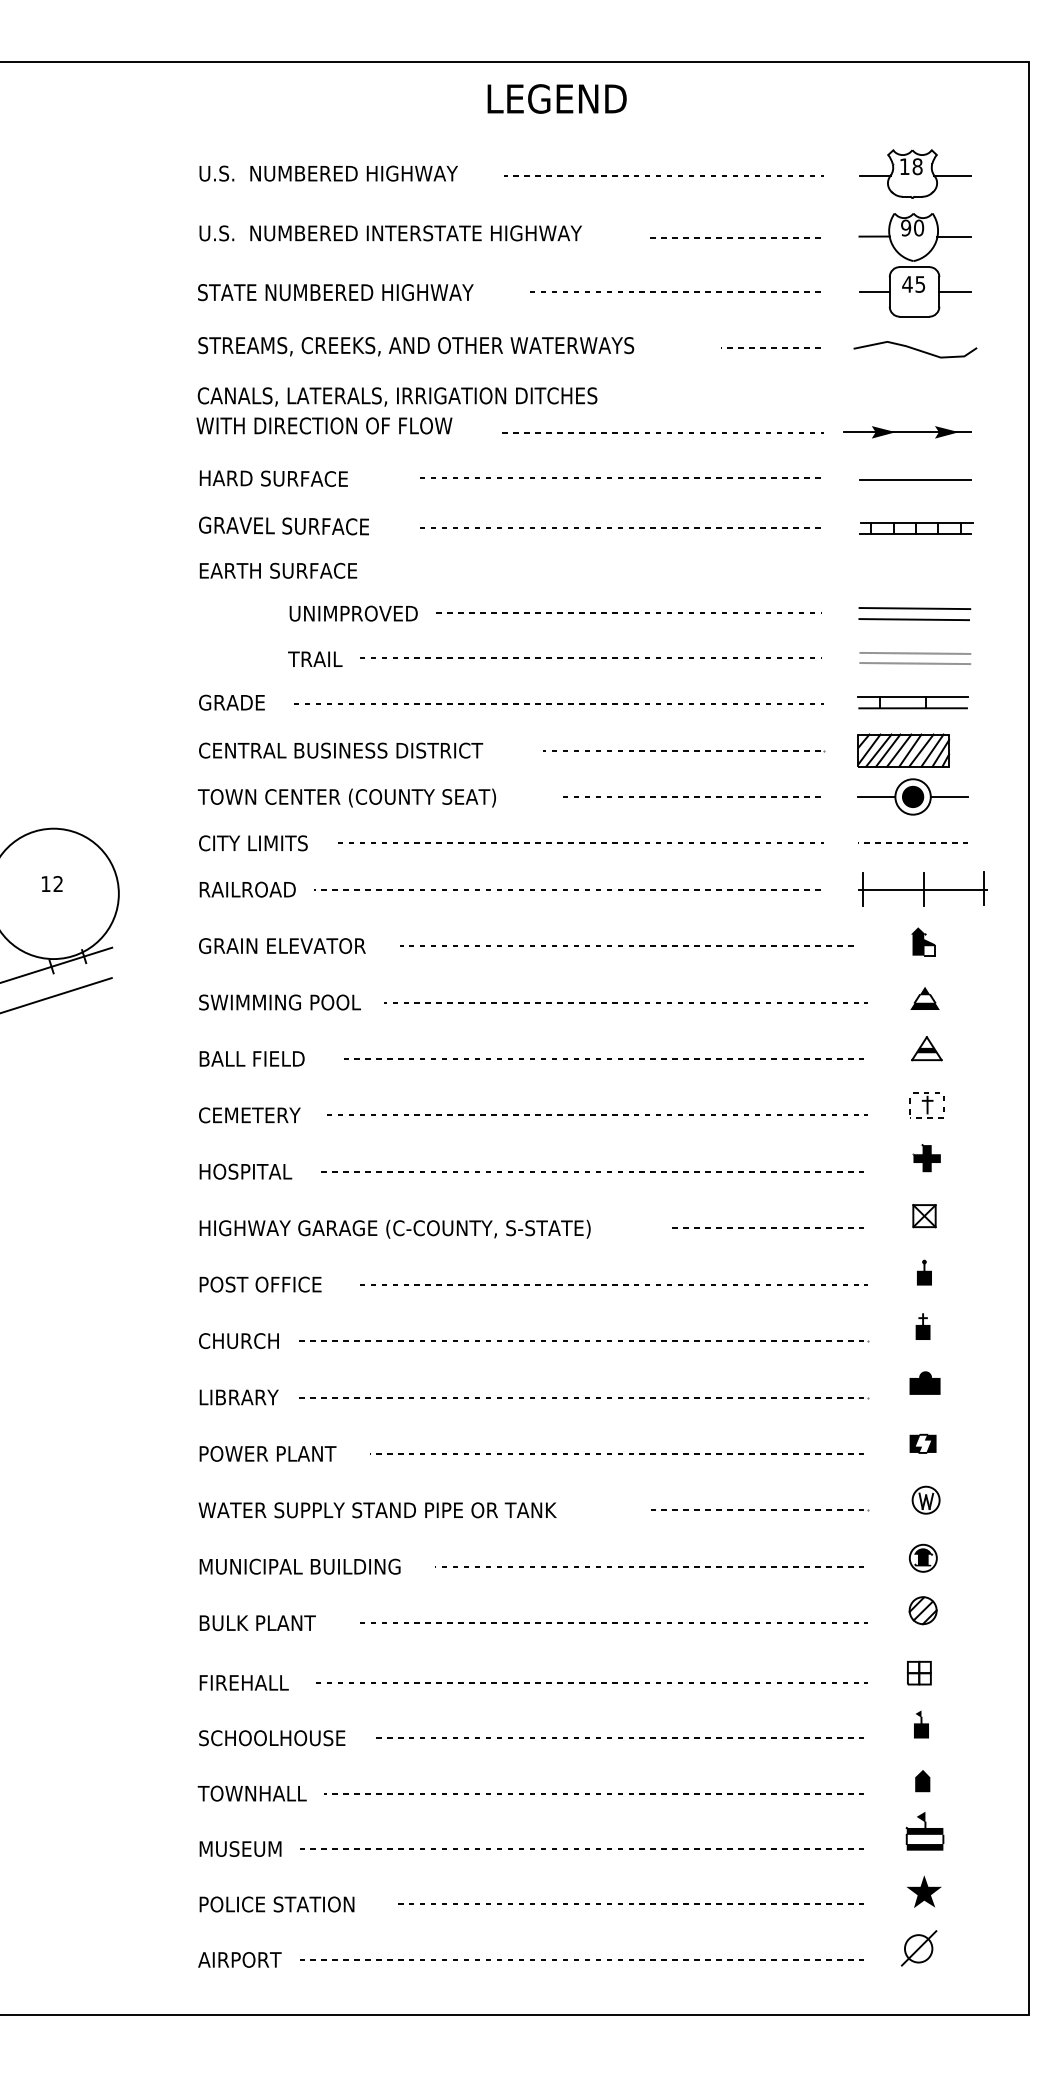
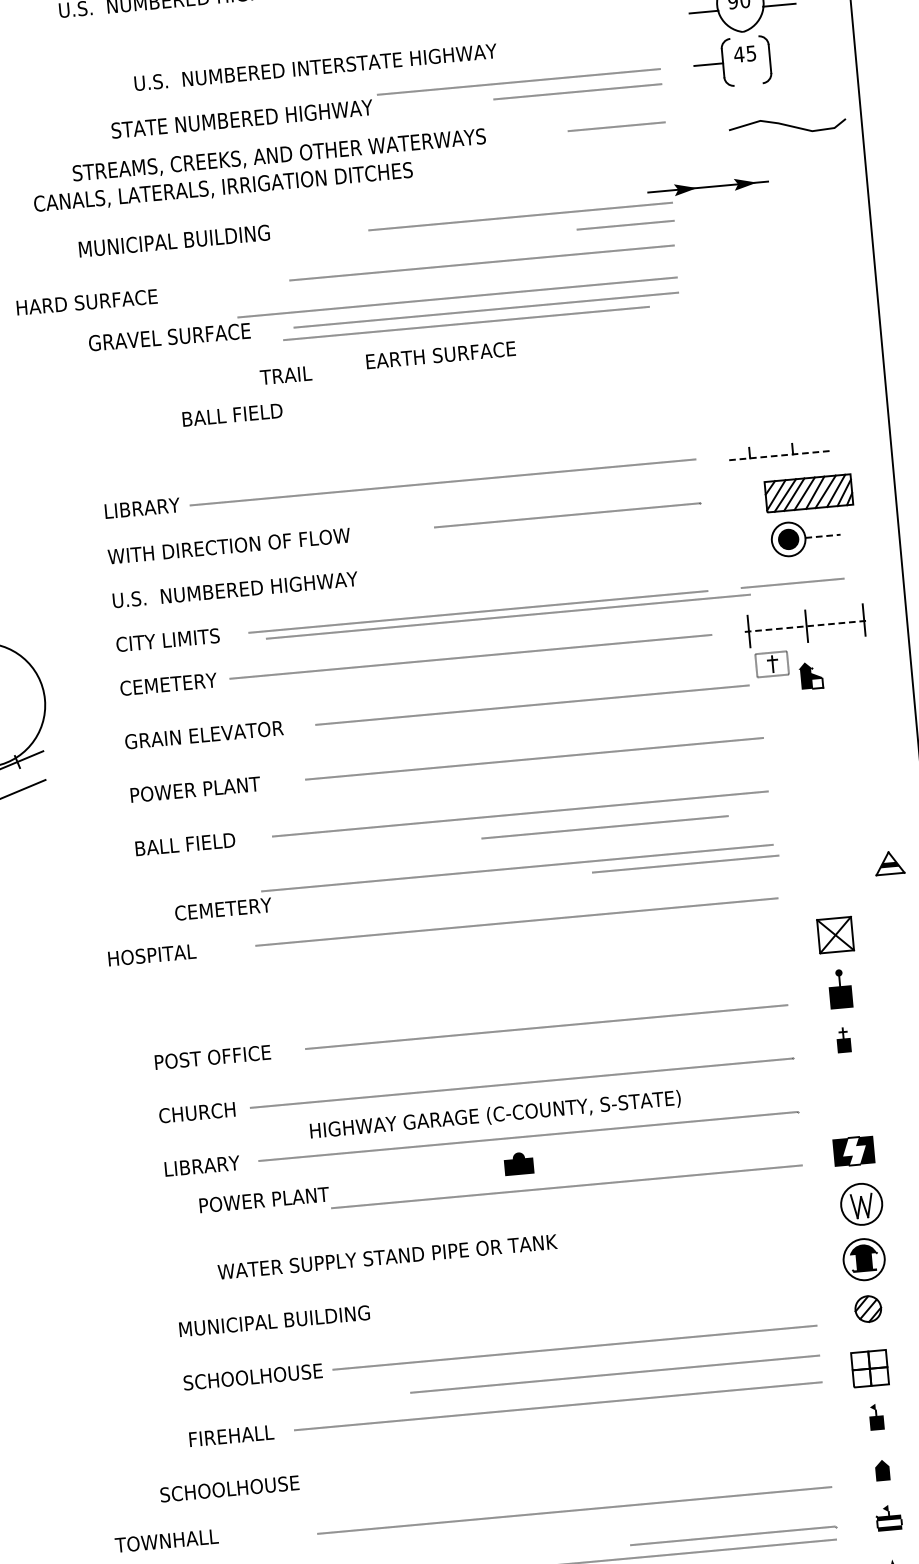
text: (390, 233) -> (315, 67), moved
line: (732, 237) -> (575, 91), moved
line: (914, 267) -> (744, 37), removed
text: (335, 292) -> (241, 119), moved
line: (955, 292) -> (785, 58), removed
line: (914, 316) -> (748, 84), removed
curve: (915, 349) -> (787, 125), moved
text: (397, 396) -> (223, 187), moved
text: (324, 425) -> (199, 238), WITH DIRECTION OF FLOW -> MUNICIPAL BUILDING
part: (907, 432) -> (708, 187), moved
line: (771, 451) -> (624, 224), added
text: (273, 478) -> (86, 302), moved
line: (915, 479) -> (763, 238), removed
part: (916, 528) -> (768, 284), removed
text: (278, 570) -> (440, 354), moved
line: (914, 608) -> (773, 360), removed
line: (628, 612) -> (466, 322), moved
text: (353, 613) -> (242, 413), UNIMPROVED -> BALL FIELD
line: (914, 619) -> (774, 371), removed
line: (915, 652) -> (778, 402), removed
line: (590, 657) -> (458, 296), moved
text: (315, 658) -> (286, 374), moved
line: (915, 663) -> (779, 412), removed
line: (912, 697) -> (779, 445), removed
text: (238, 702) -> (141, 508), GRADE -> LIBRARY
line: (913, 708) -> (781, 455), solid -> dashed
text: (340, 750) -> (242, 544), CENTRAL BUSINESS DISTRICT -> WITH DIRECTION OF FLOW
part: (903, 750) -> (808, 493), moved
line: (688, 796) -> (600, 827), moved
line: (876, 796) -> (753, 542), removed
line: (949, 796) -> (823, 535), solid -> dashed
text: (346, 797) -> (252, 588), TOWN CENTER (COUNTY SEAT) -> U.S.  NUMBERED HIGHWAY
line: (613, 850) -> (509, 615), added
text: (249, 889) -> (168, 684), RAILROAD -> CEMETERY
line: (923, 889) -> (806, 626), solid -> dashed
part: (924, 998) -> (816, 729), removed
text: (279, 1002) -> (206, 788), SWIMMING POOL -> POWER PLANT
part: (926, 1048) -> (889, 863), moved
part: (926, 1105) -> (771, 664), moved
text: (249, 1115) -> (223, 909), moved
part: (926, 1158) -> (832, 880), removed
text: (245, 1171) -> (151, 954), moved
part: (924, 1216) -> (835, 935), size x1.6
line: (765, 1227) -> (682, 863), moved
text: (394, 1228) -> (494, 1114), moved
part: (924, 1272) -> (840, 988), size x1.6
part: (924, 1382) -> (518, 1163), moved
part: (922, 1443) -> (853, 1150), size x1.6
text: (267, 1453) -> (263, 1199), moved
part: (925, 1499) -> (860, 1203), size x1.6
text: (377, 1510) -> (387, 1257), moved
line: (760, 1510) -> (733, 1535), moved
part: (922, 1557) -> (863, 1258), size x1.6
line: (650, 1566) -> (613, 1374), moved
text: (272, 1623) -> (253, 1377), BULK PLANT -> SCHOOLHOUSE
part: (919, 1672) -> (870, 1367), size x1.6
line: (619, 1737) -> (591, 1455), removed
text: (272, 1738) -> (230, 1489), moved
text: (251, 1793) -> (166, 1540), moved
part: (924, 1831) -> (888, 1518), size x0.7

